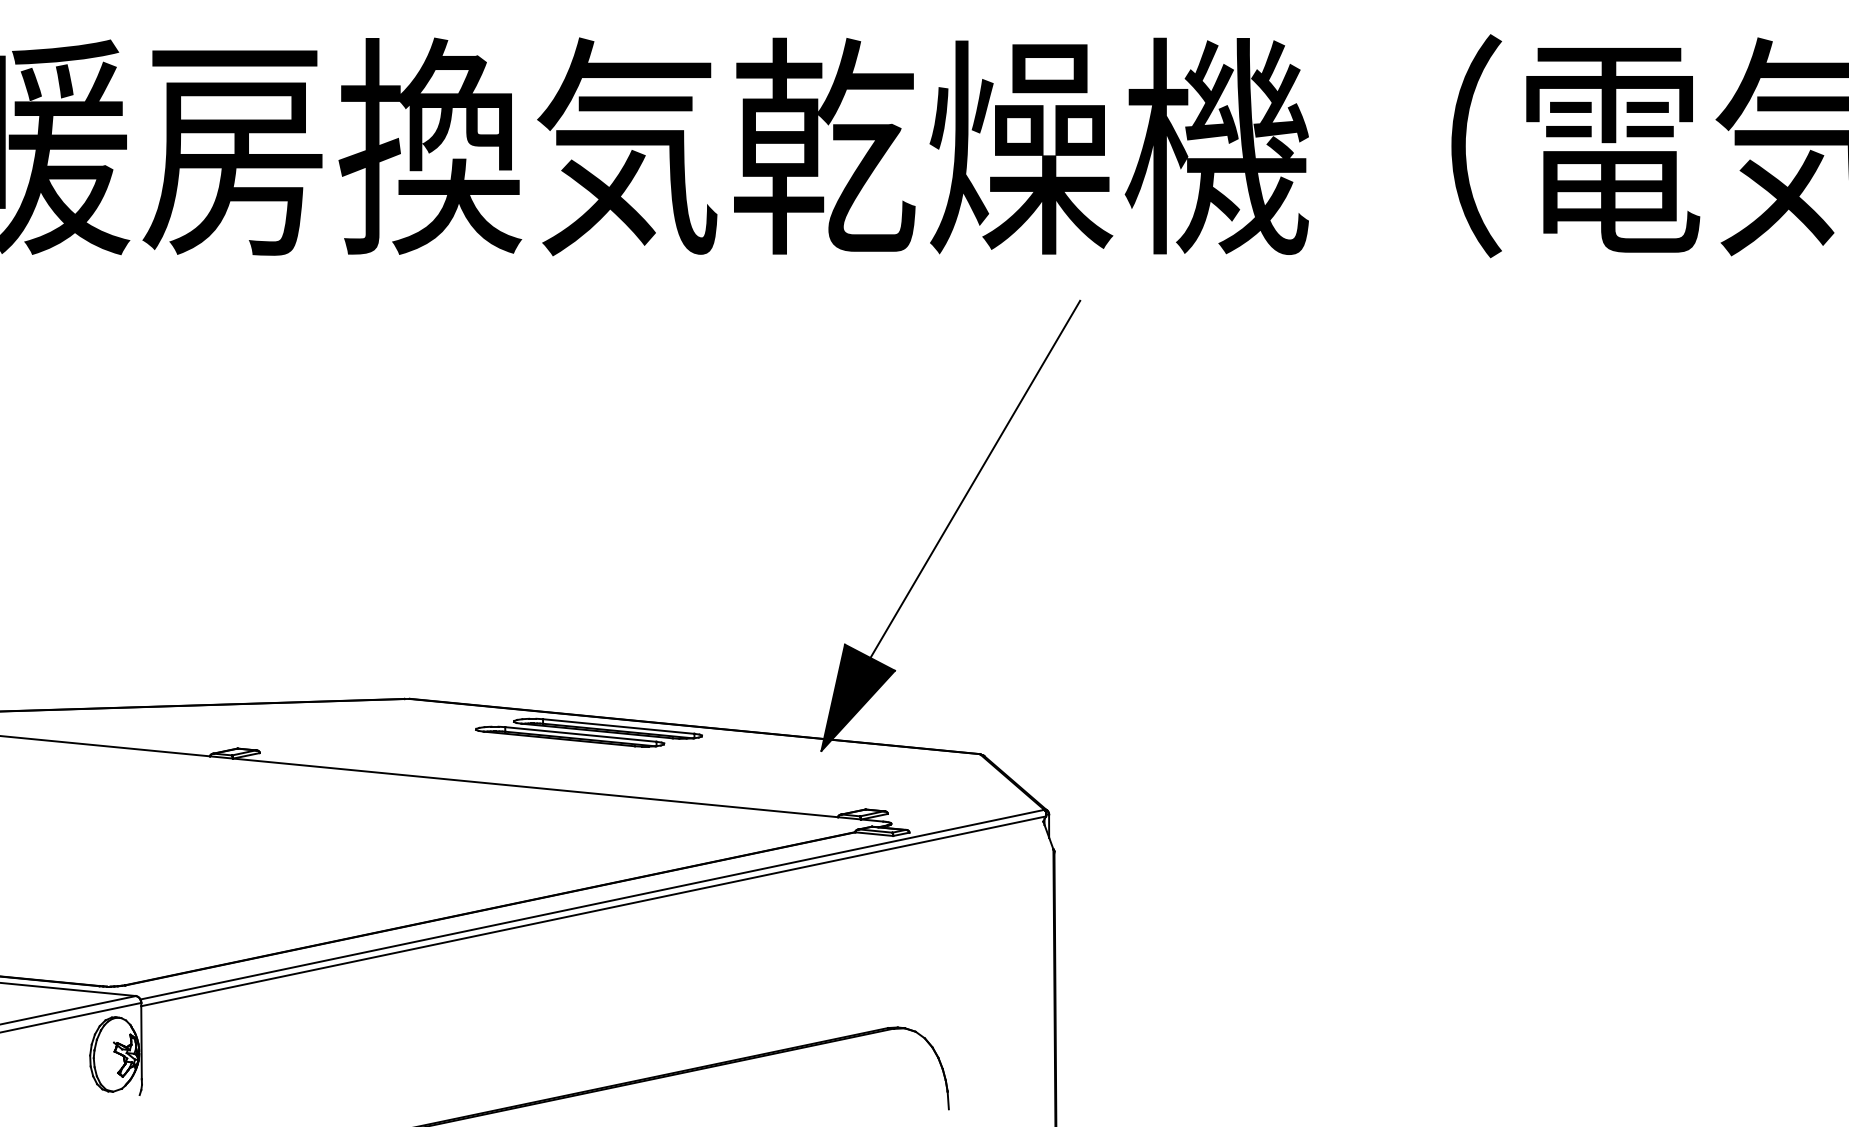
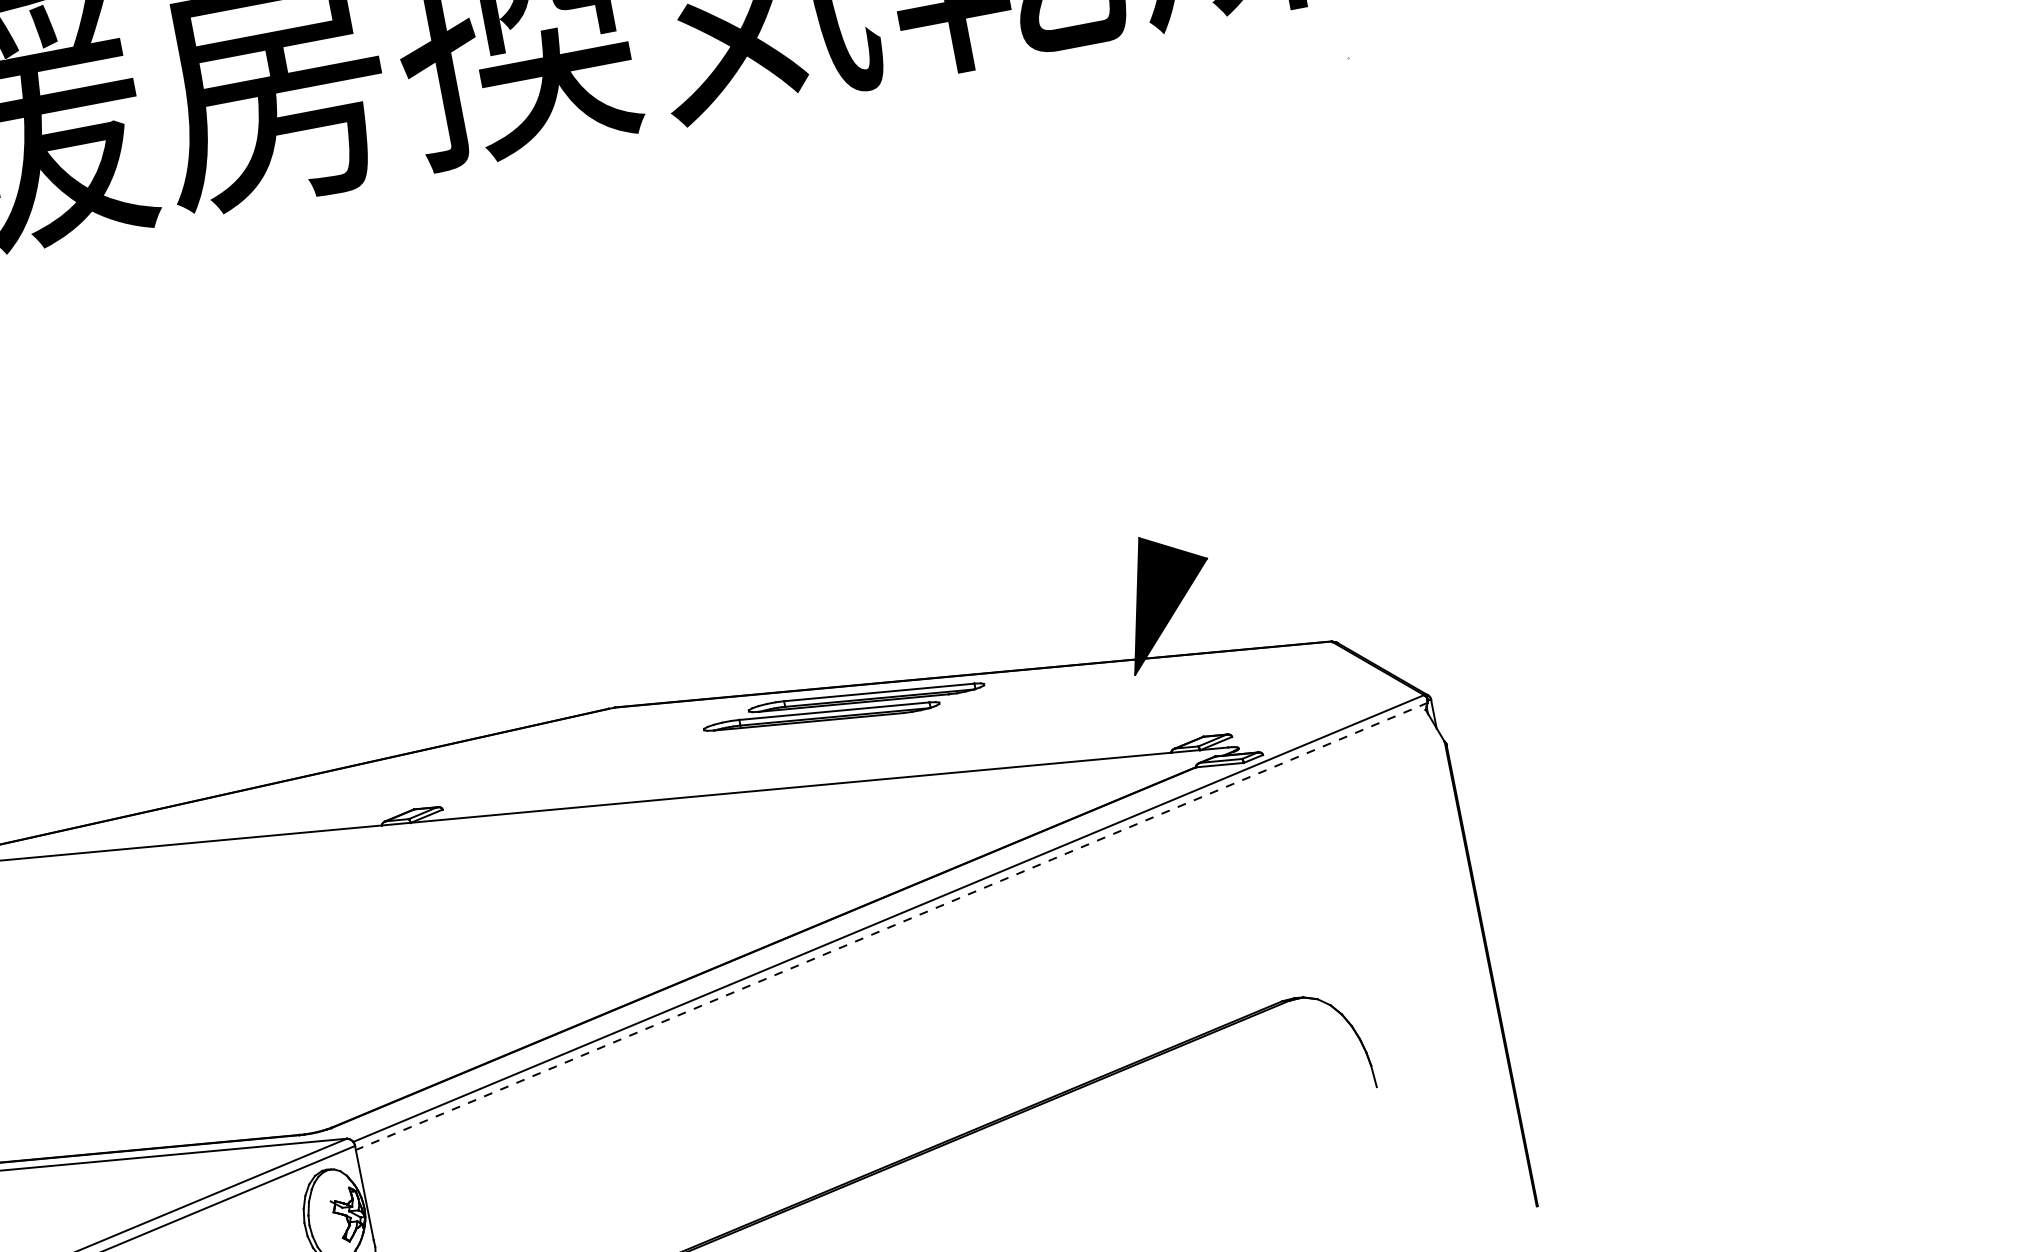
line: (970, 487) -> (1257, 314), removed
line: (593, 911) -> (891, 926), solid -> dashed

